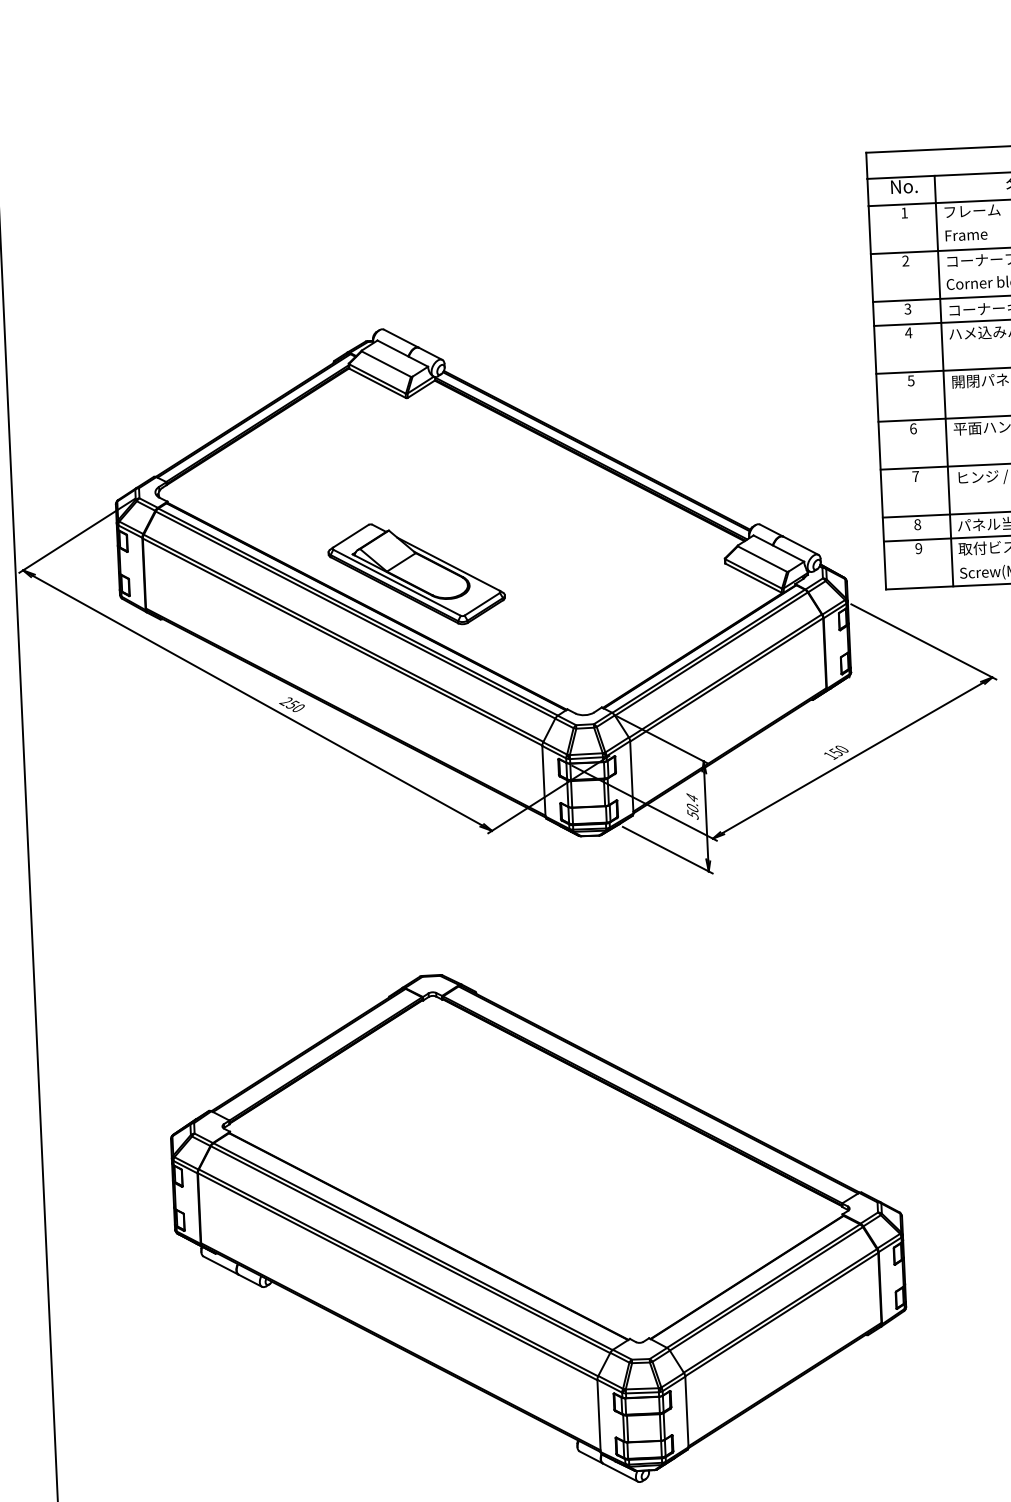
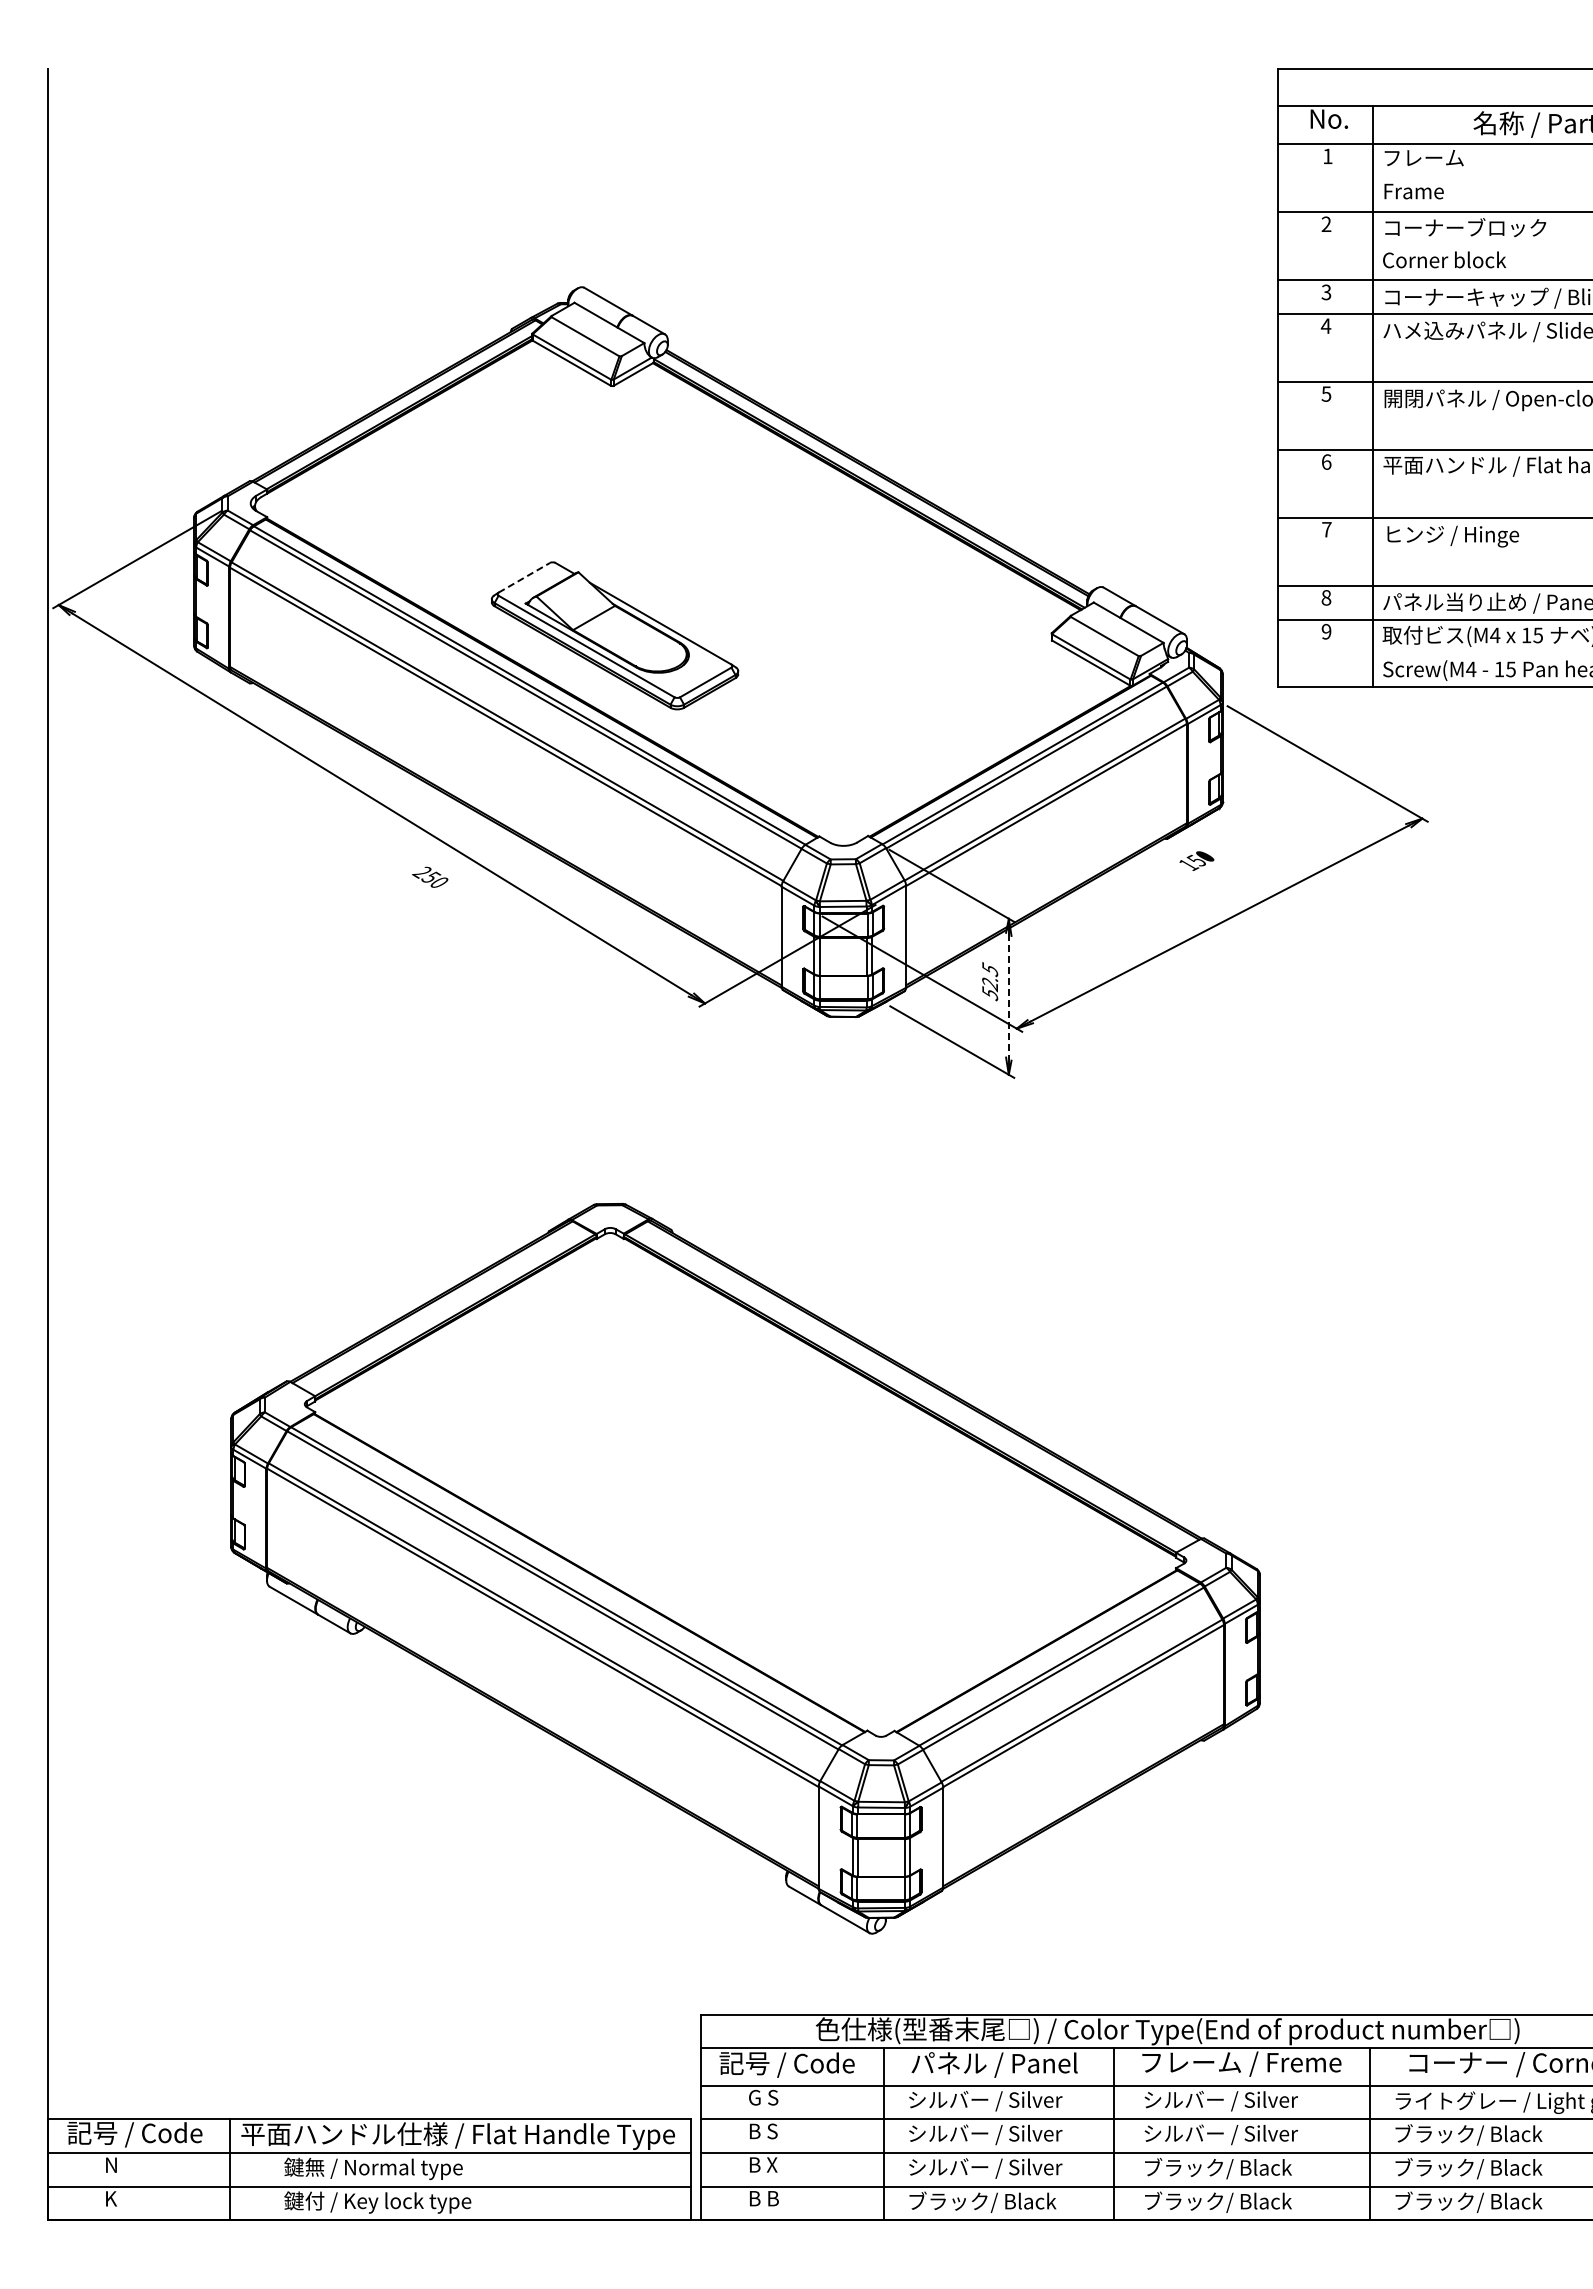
line: (351, 536) -> (524, 577), solid -> dashed
text: (292, 704) -> (430, 876), moved
text: (836, 752) -> (1196, 860), moved
text: (692, 803) -> (990, 977), 50.4 -> 52.5
line: (706, 816) -> (1008, 997), solid -> dashed

